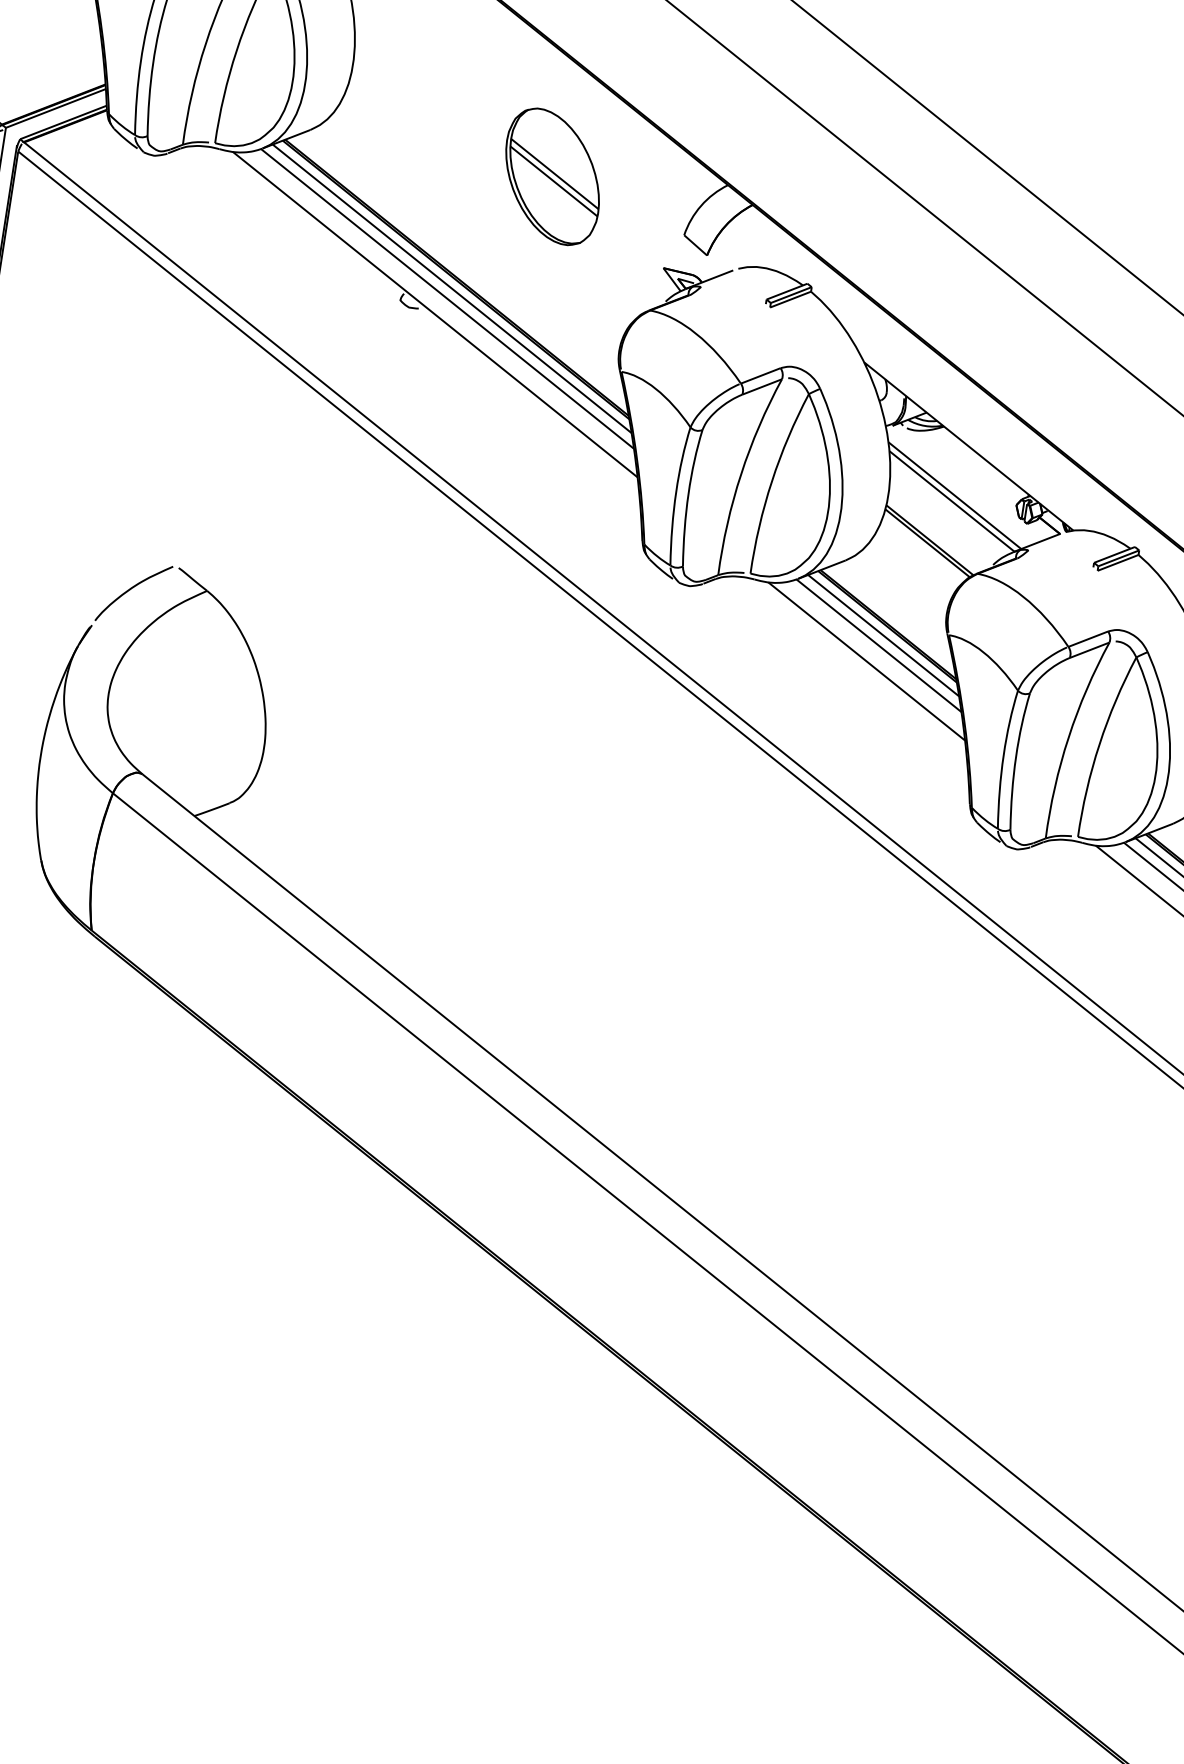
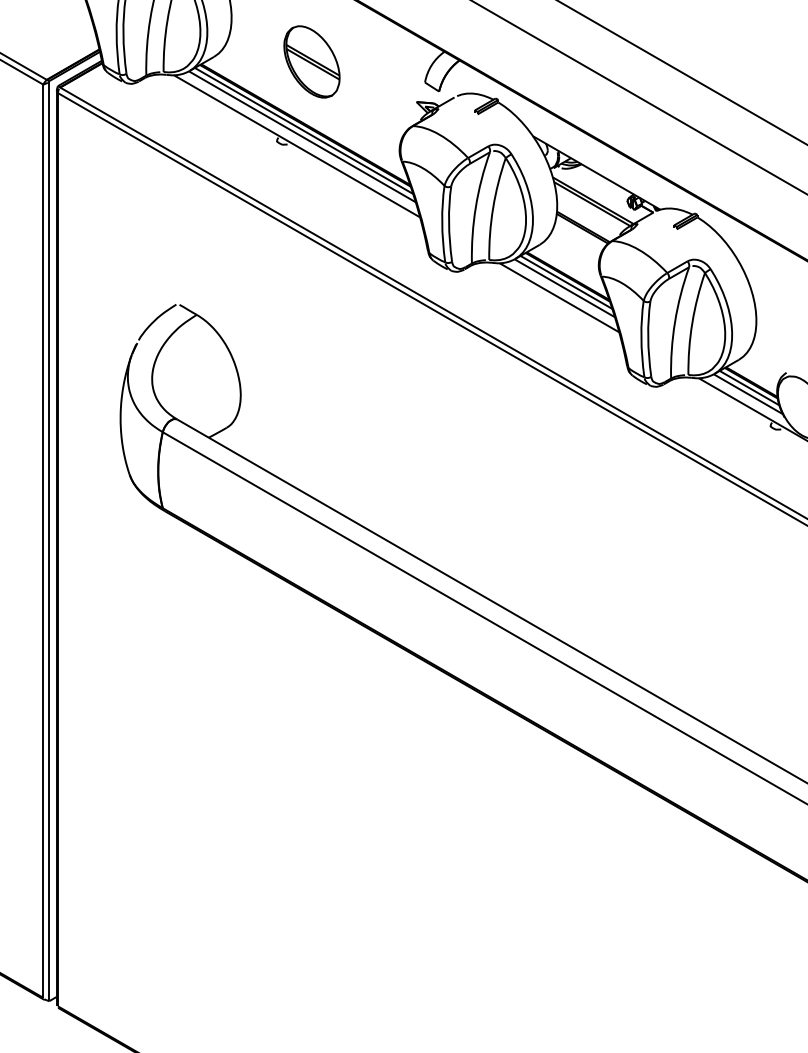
part: (551, 175) -> (311, 61), moved

